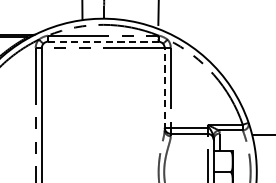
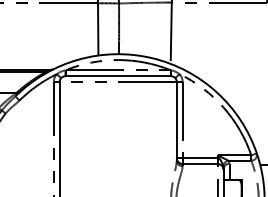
line: (103, 42) -> (118, 76), dashed -> solid
line: (164, 88) -> (176, 120), dashed -> solid

